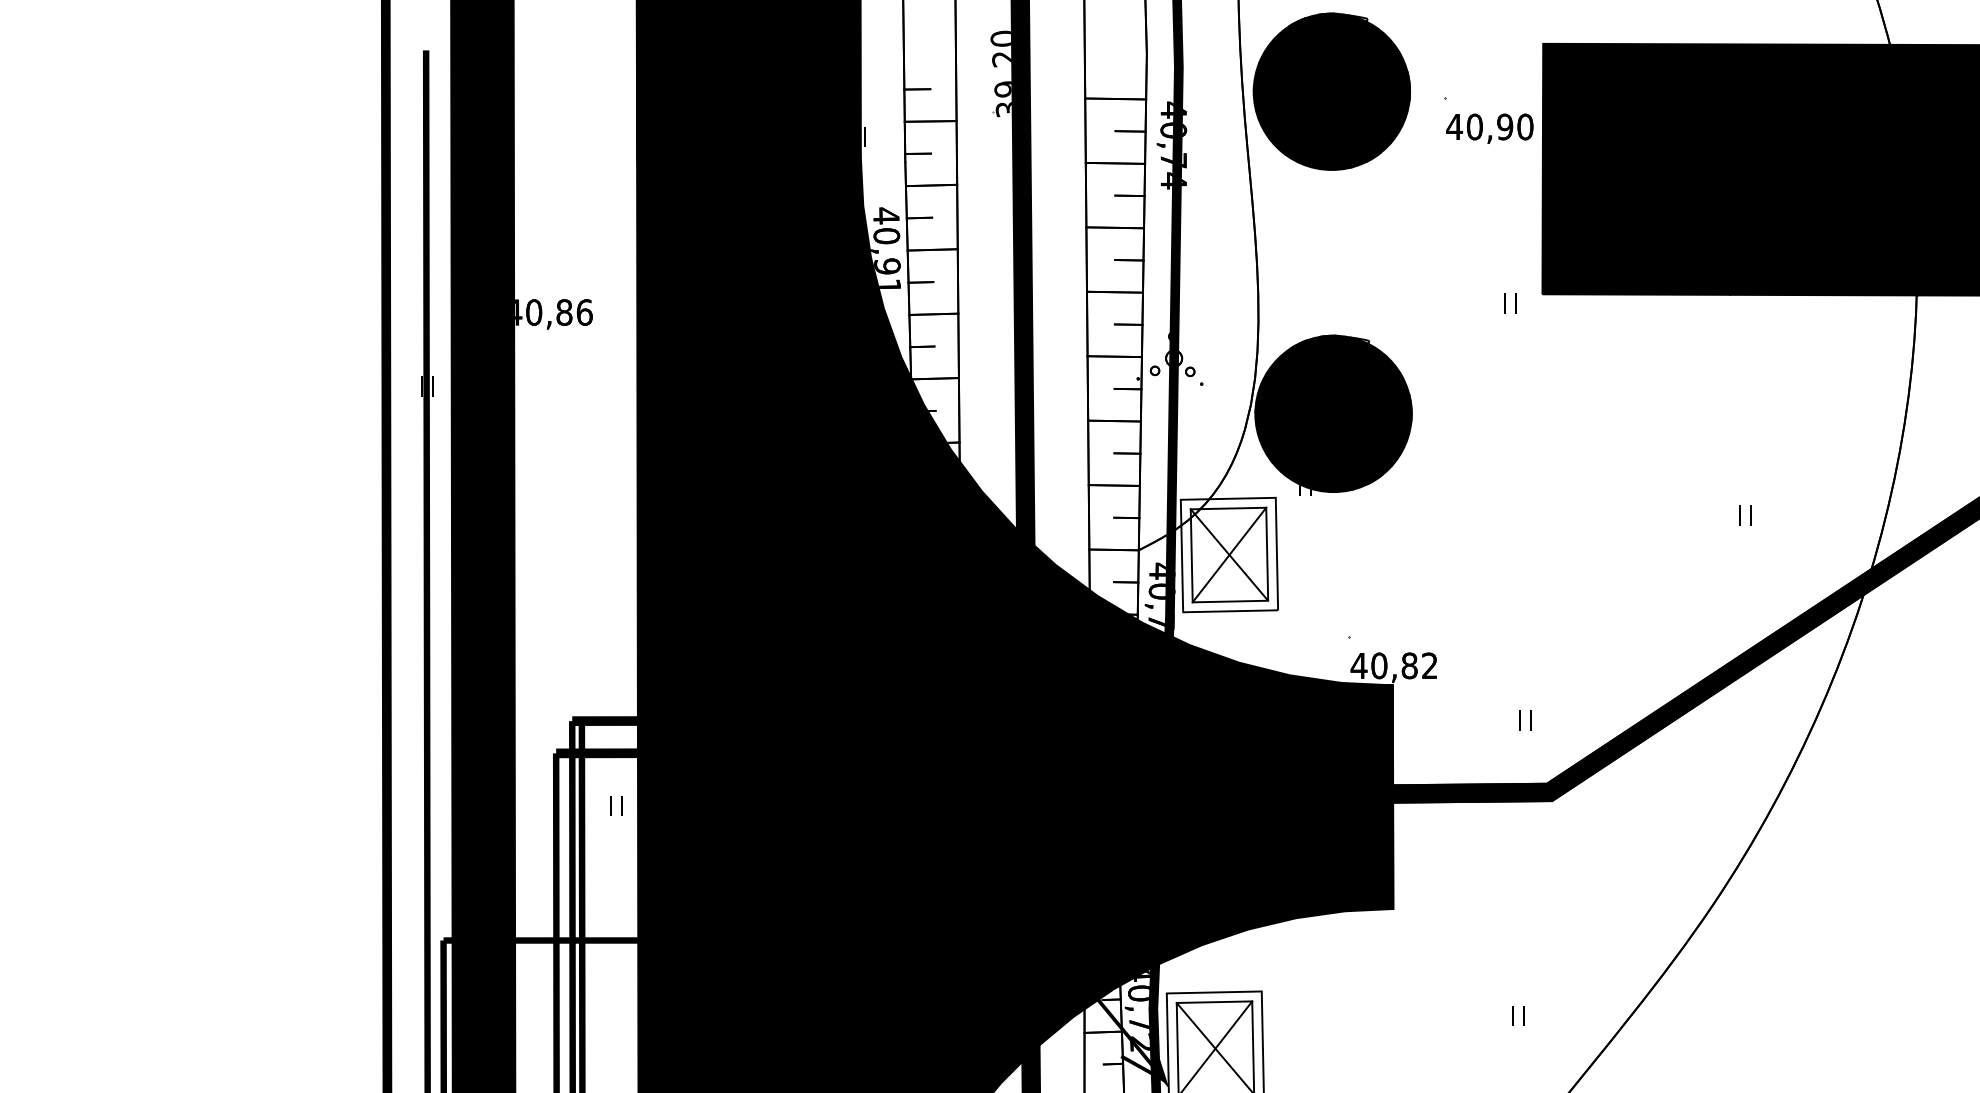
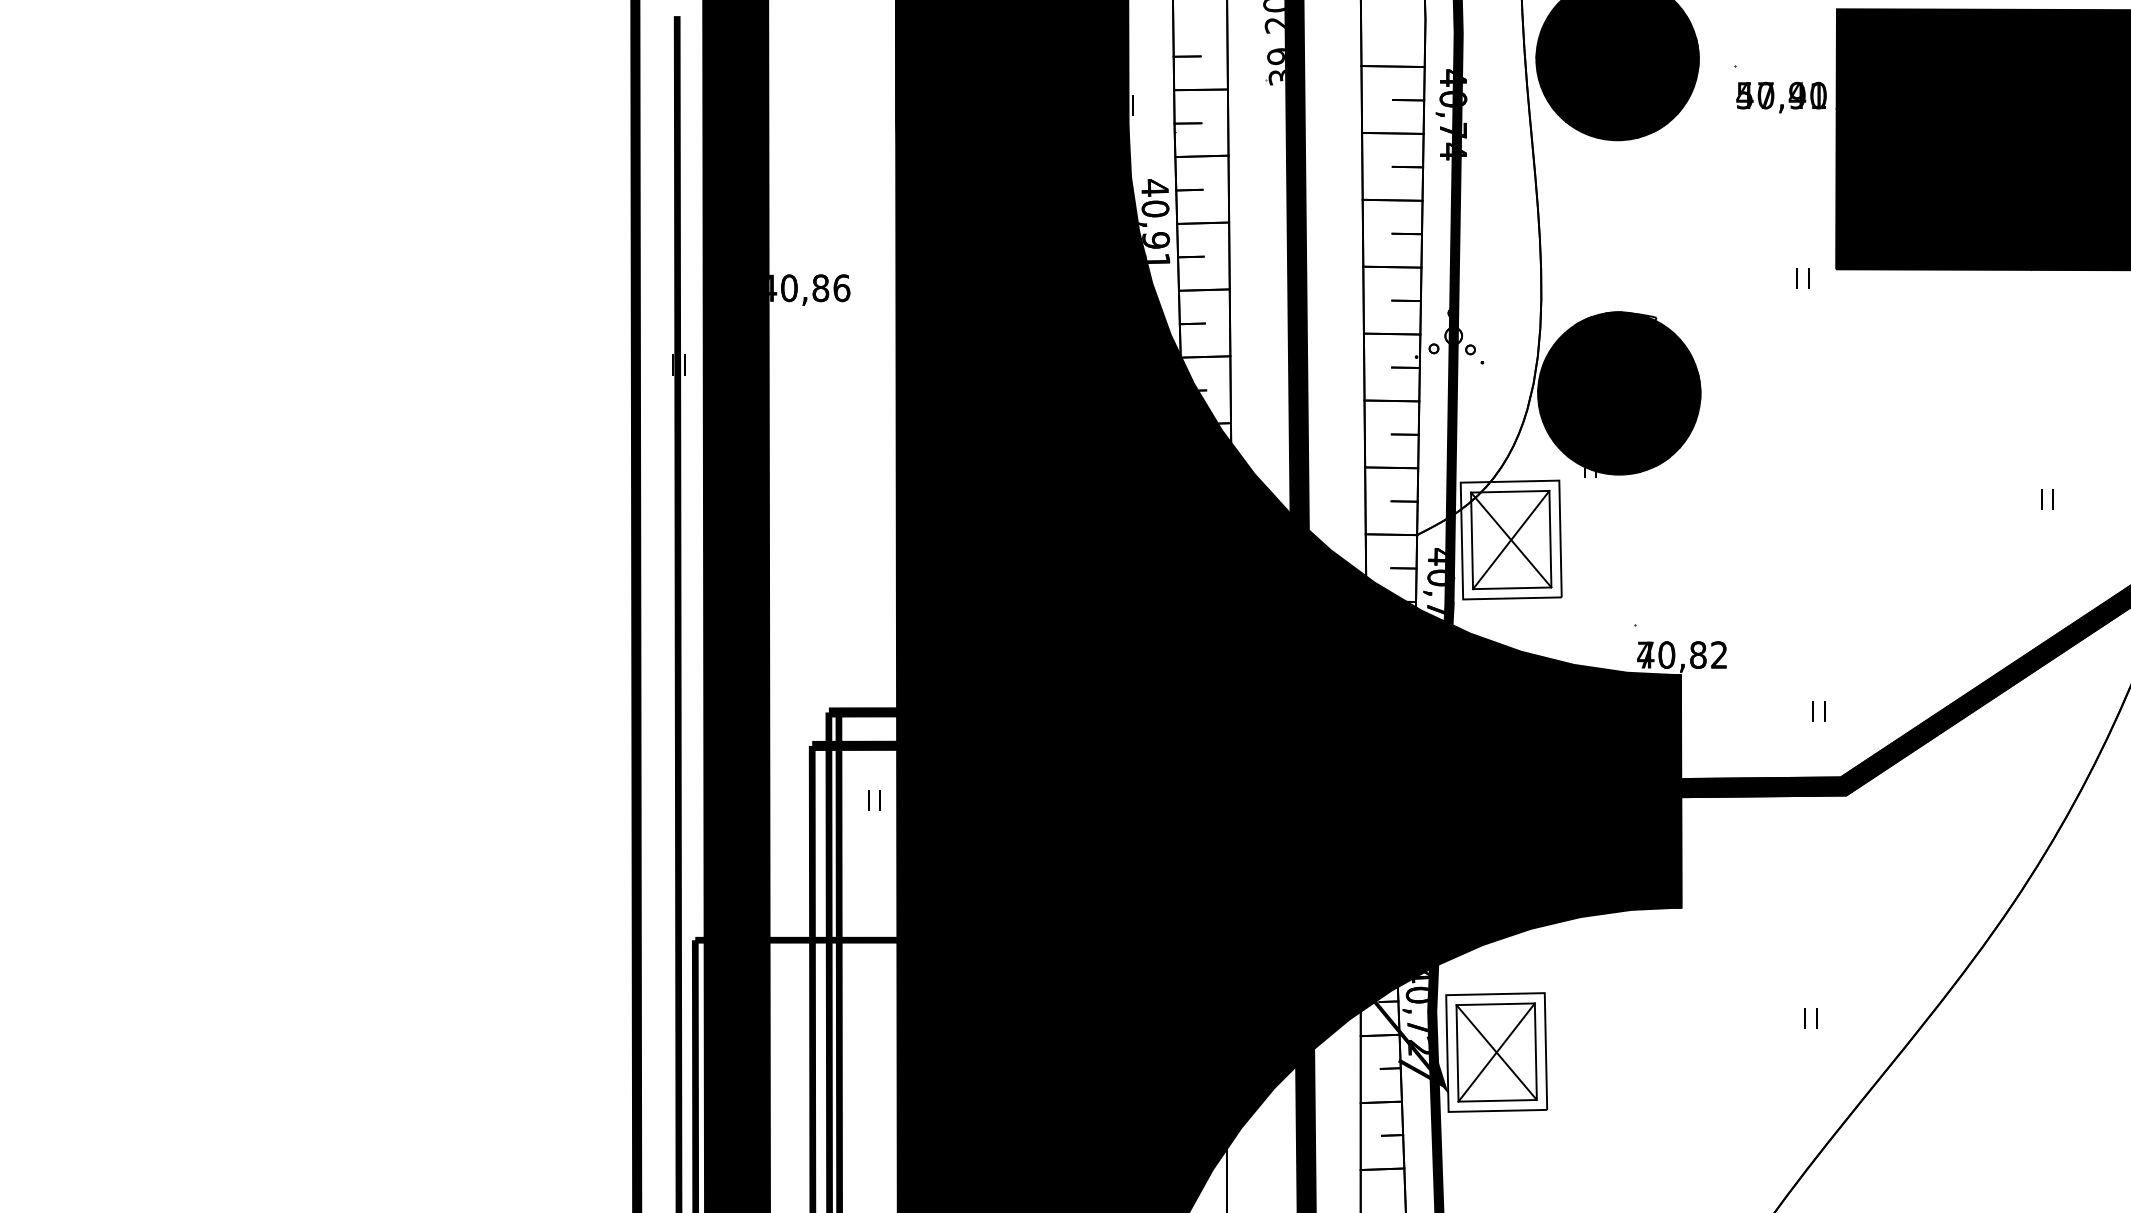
text: (1489, 126) -> (1781, 95), 40,90 -> 57,41
text: (1358, 665) -> (1645, 654), 40,82 -> 70,82

